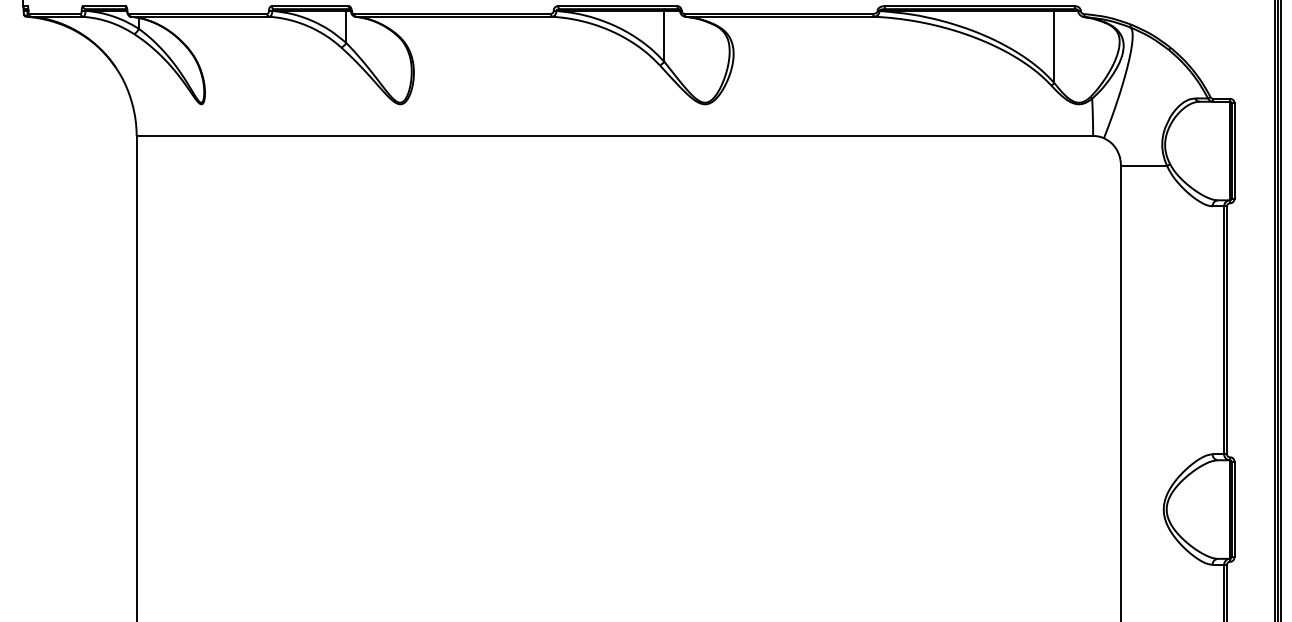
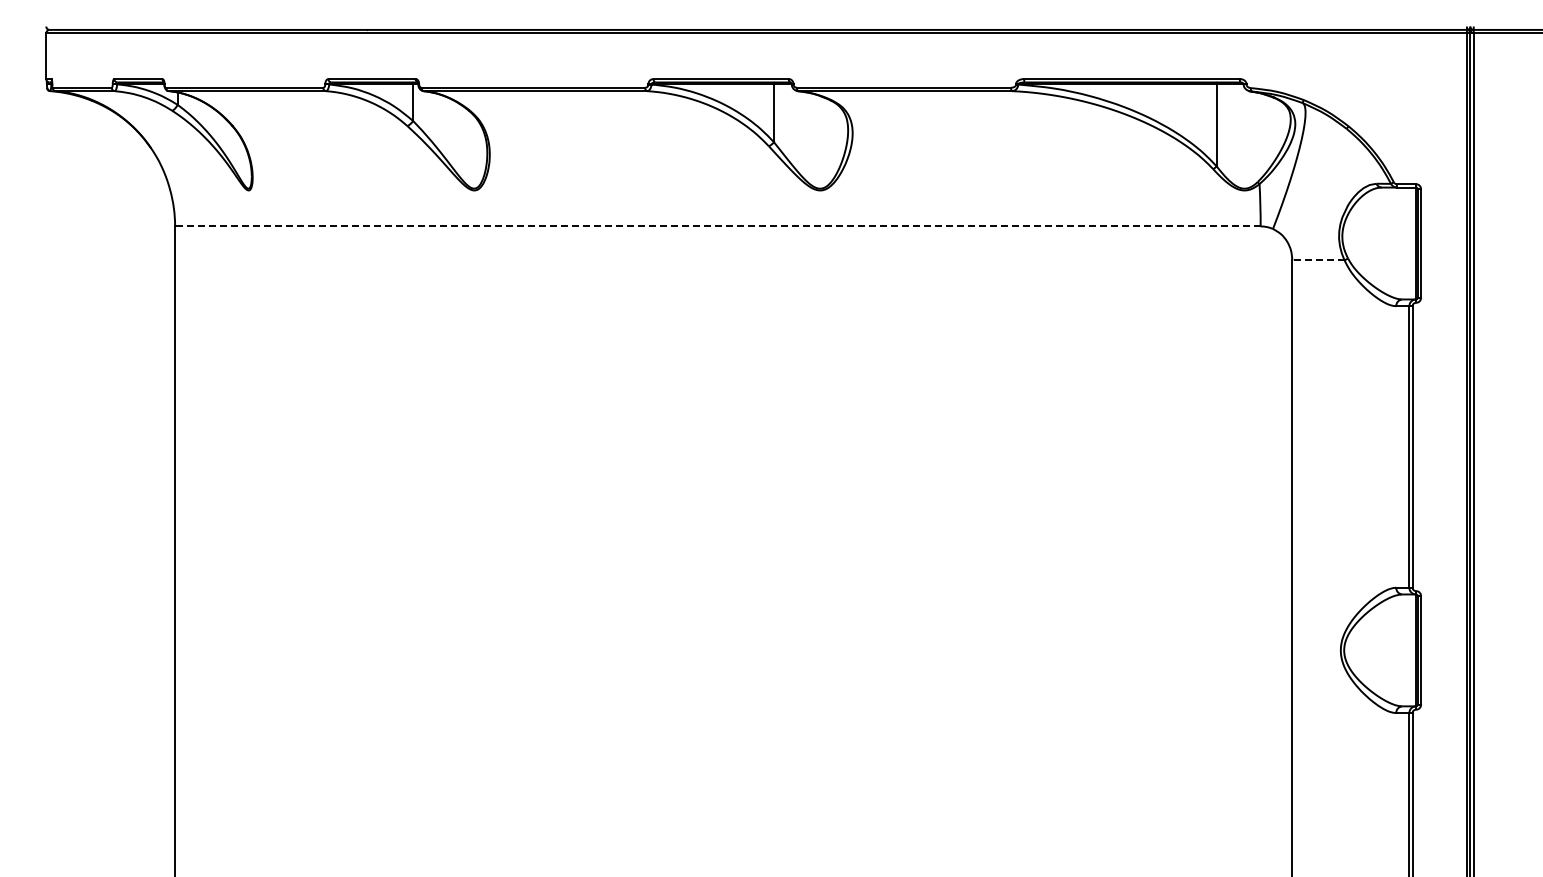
line: (614, 136) -> (717, 226), solid -> dashed
line: (1143, 166) -> (1317, 260), solid -> dashed

